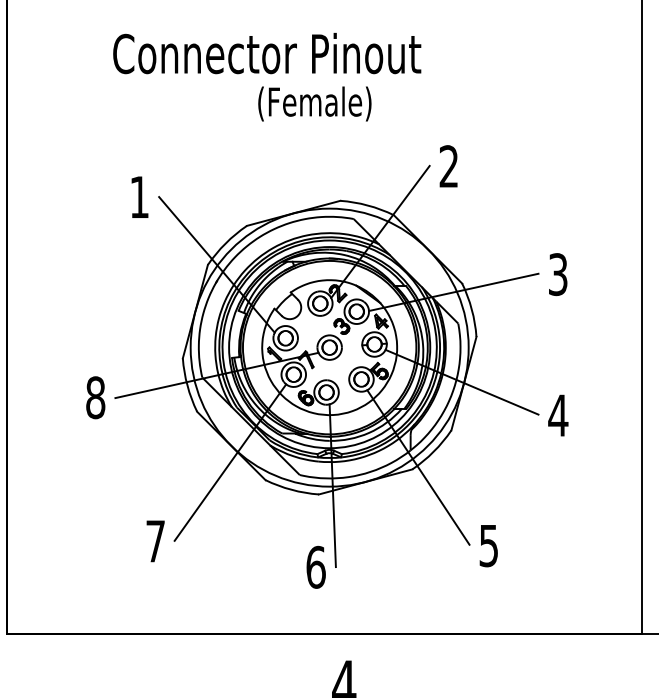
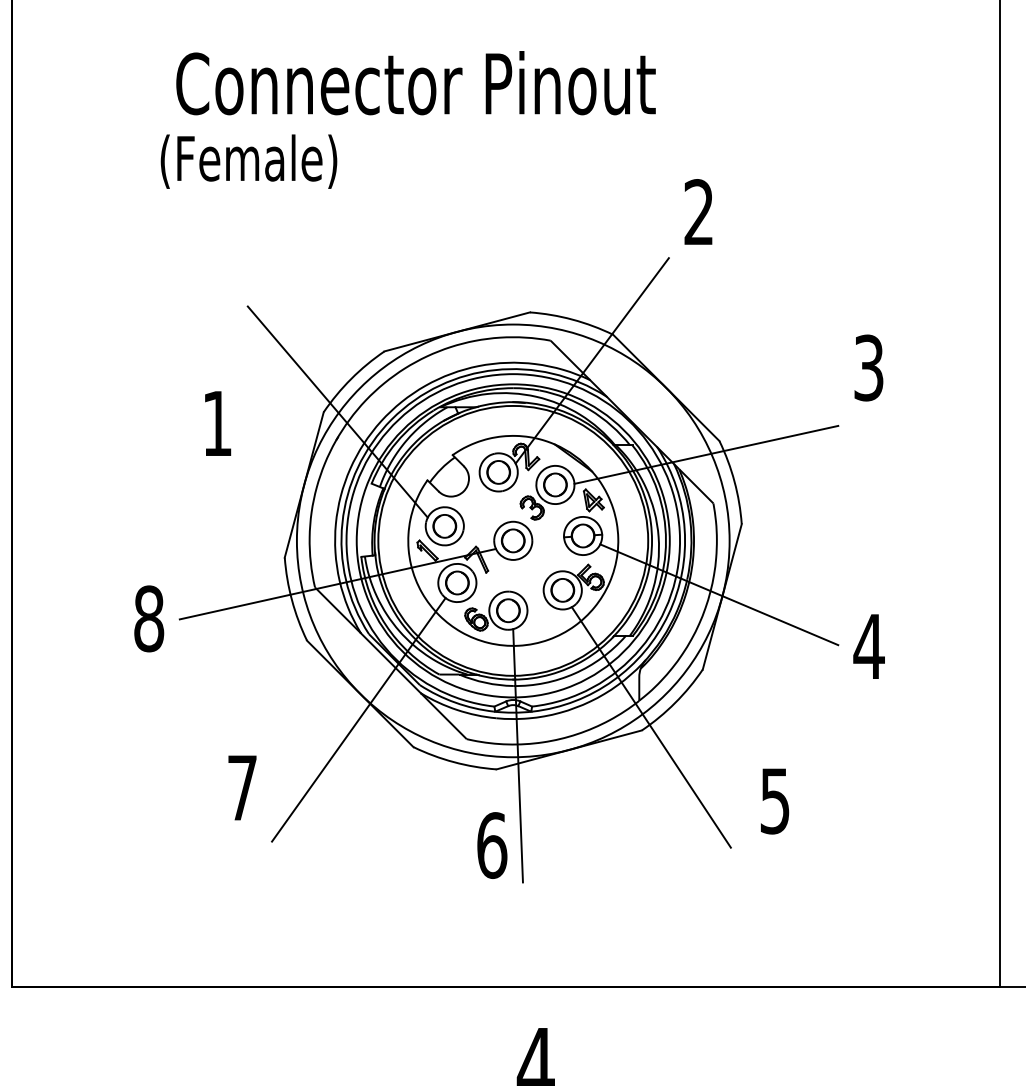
text: (314, 103) -> (248, 160), moved
text: (448, 166) -> (698, 212), moved
text: (139, 196) -> (217, 422), moved
text: (558, 274) -> (869, 367), moved
text: (155, 541) -> (242, 788), moved
text: (488, 546) -> (774, 802), moved
text: (315, 566) -> (491, 844), moved

